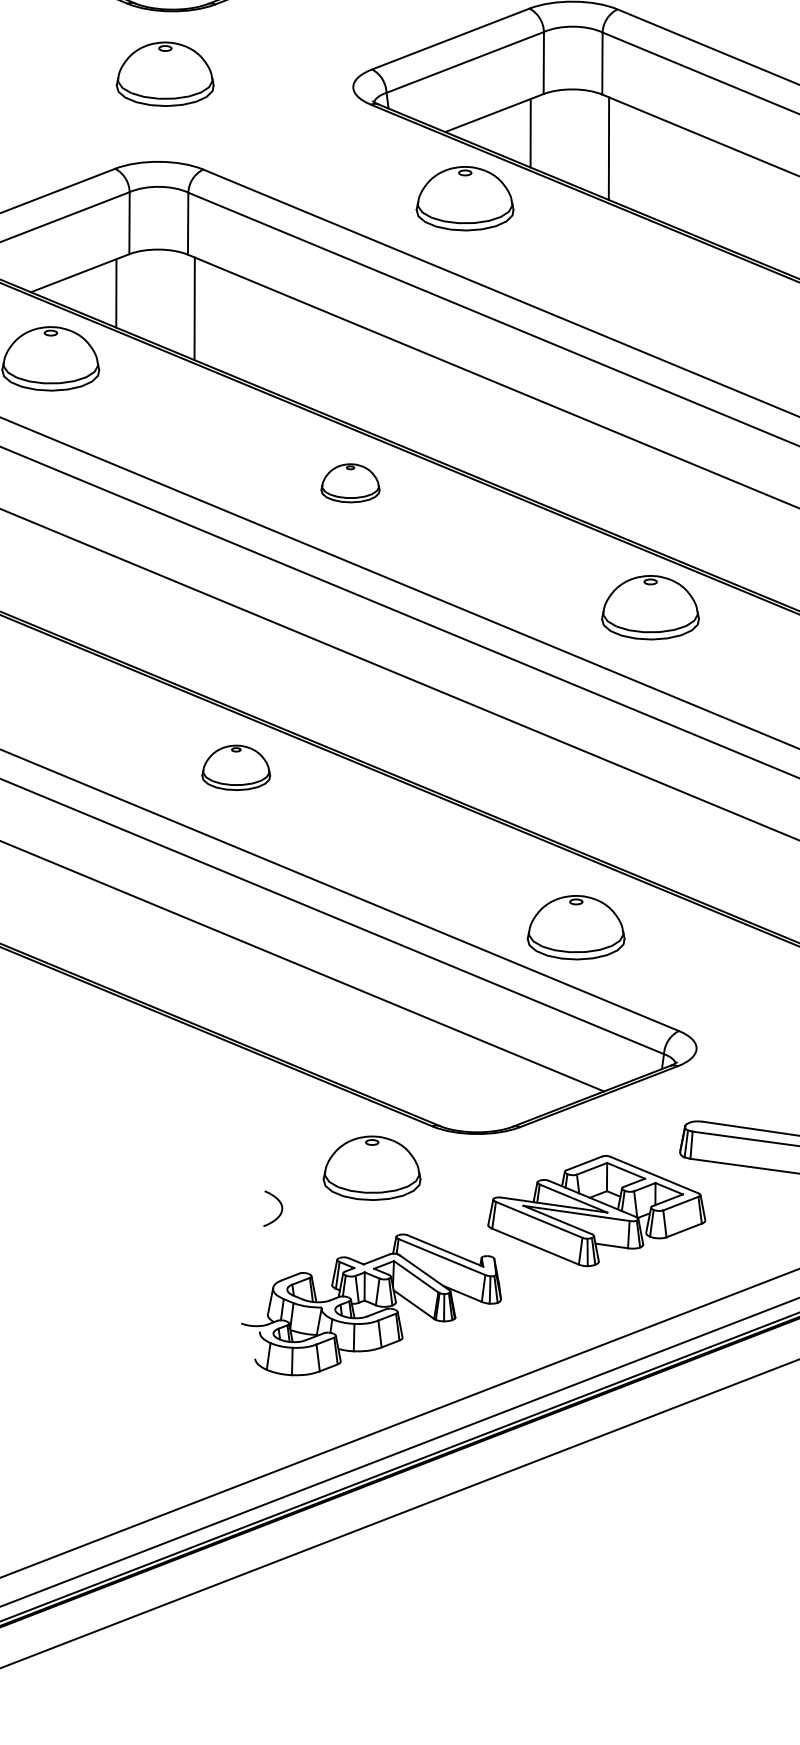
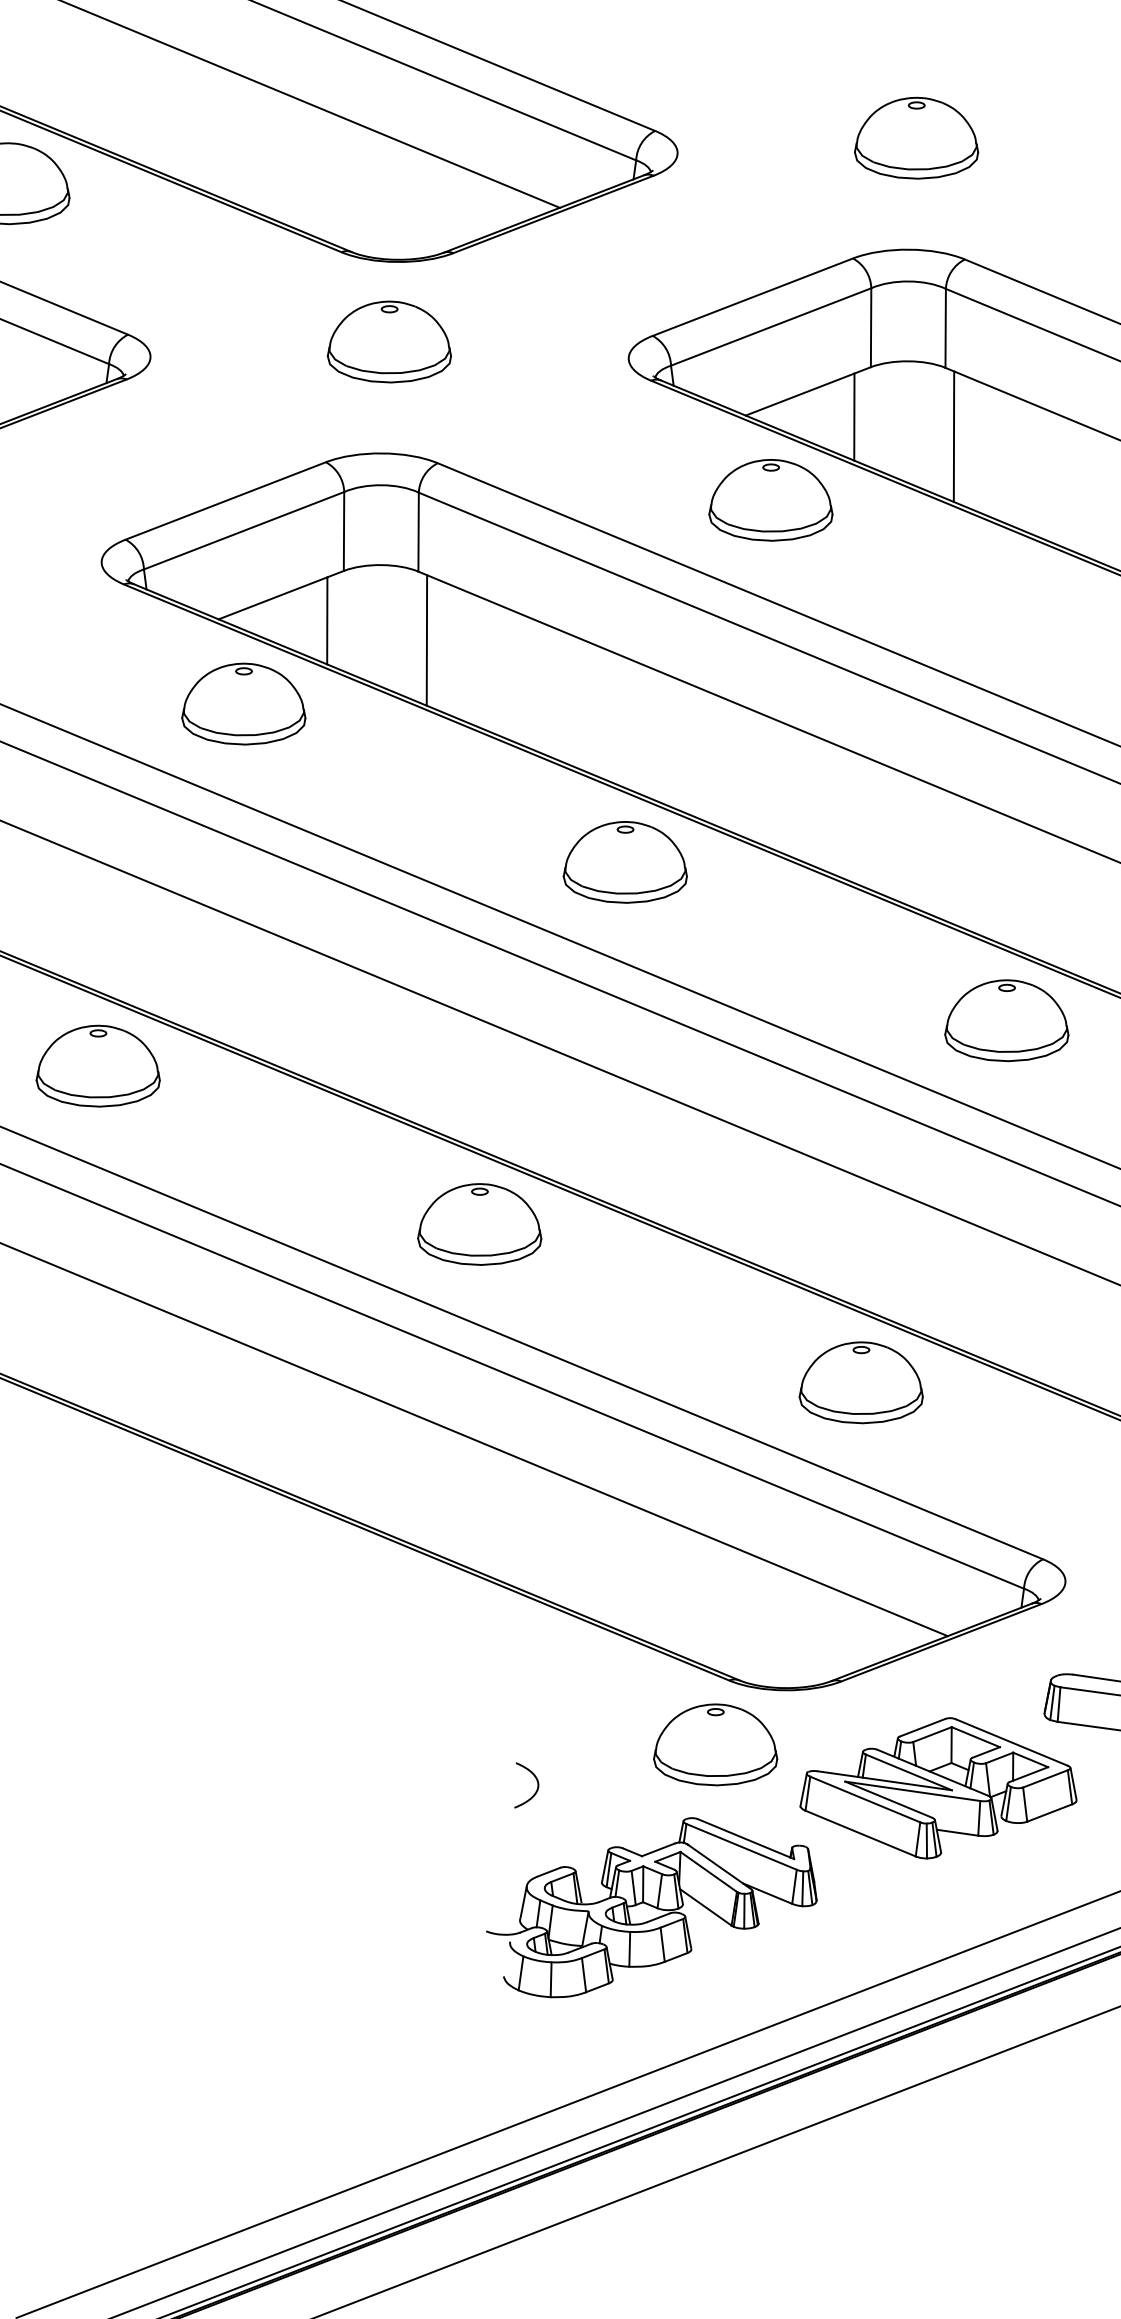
part: (349, 483) -> (624, 862), size x1.67
part: (236, 767) -> (479, 1224), size x1.43
part: (575, 927) -> (860, 1382), moved
part: (371, 1167) -> (715, 1744), moved

